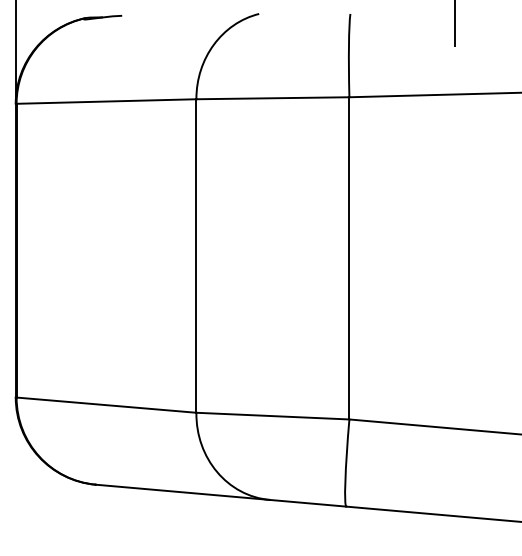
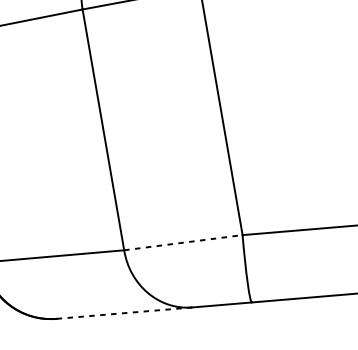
line: (272, 416) -> (183, 243), solid -> dashed
line: (183, 492) -> (124, 313), solid -> dashed

